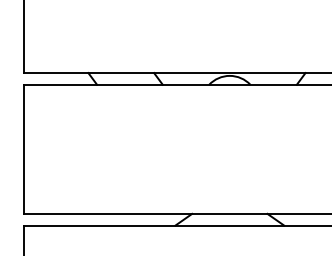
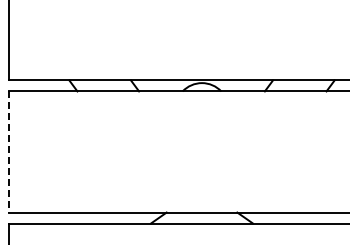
line: (24, 149) -> (9, 152), solid -> dashed

